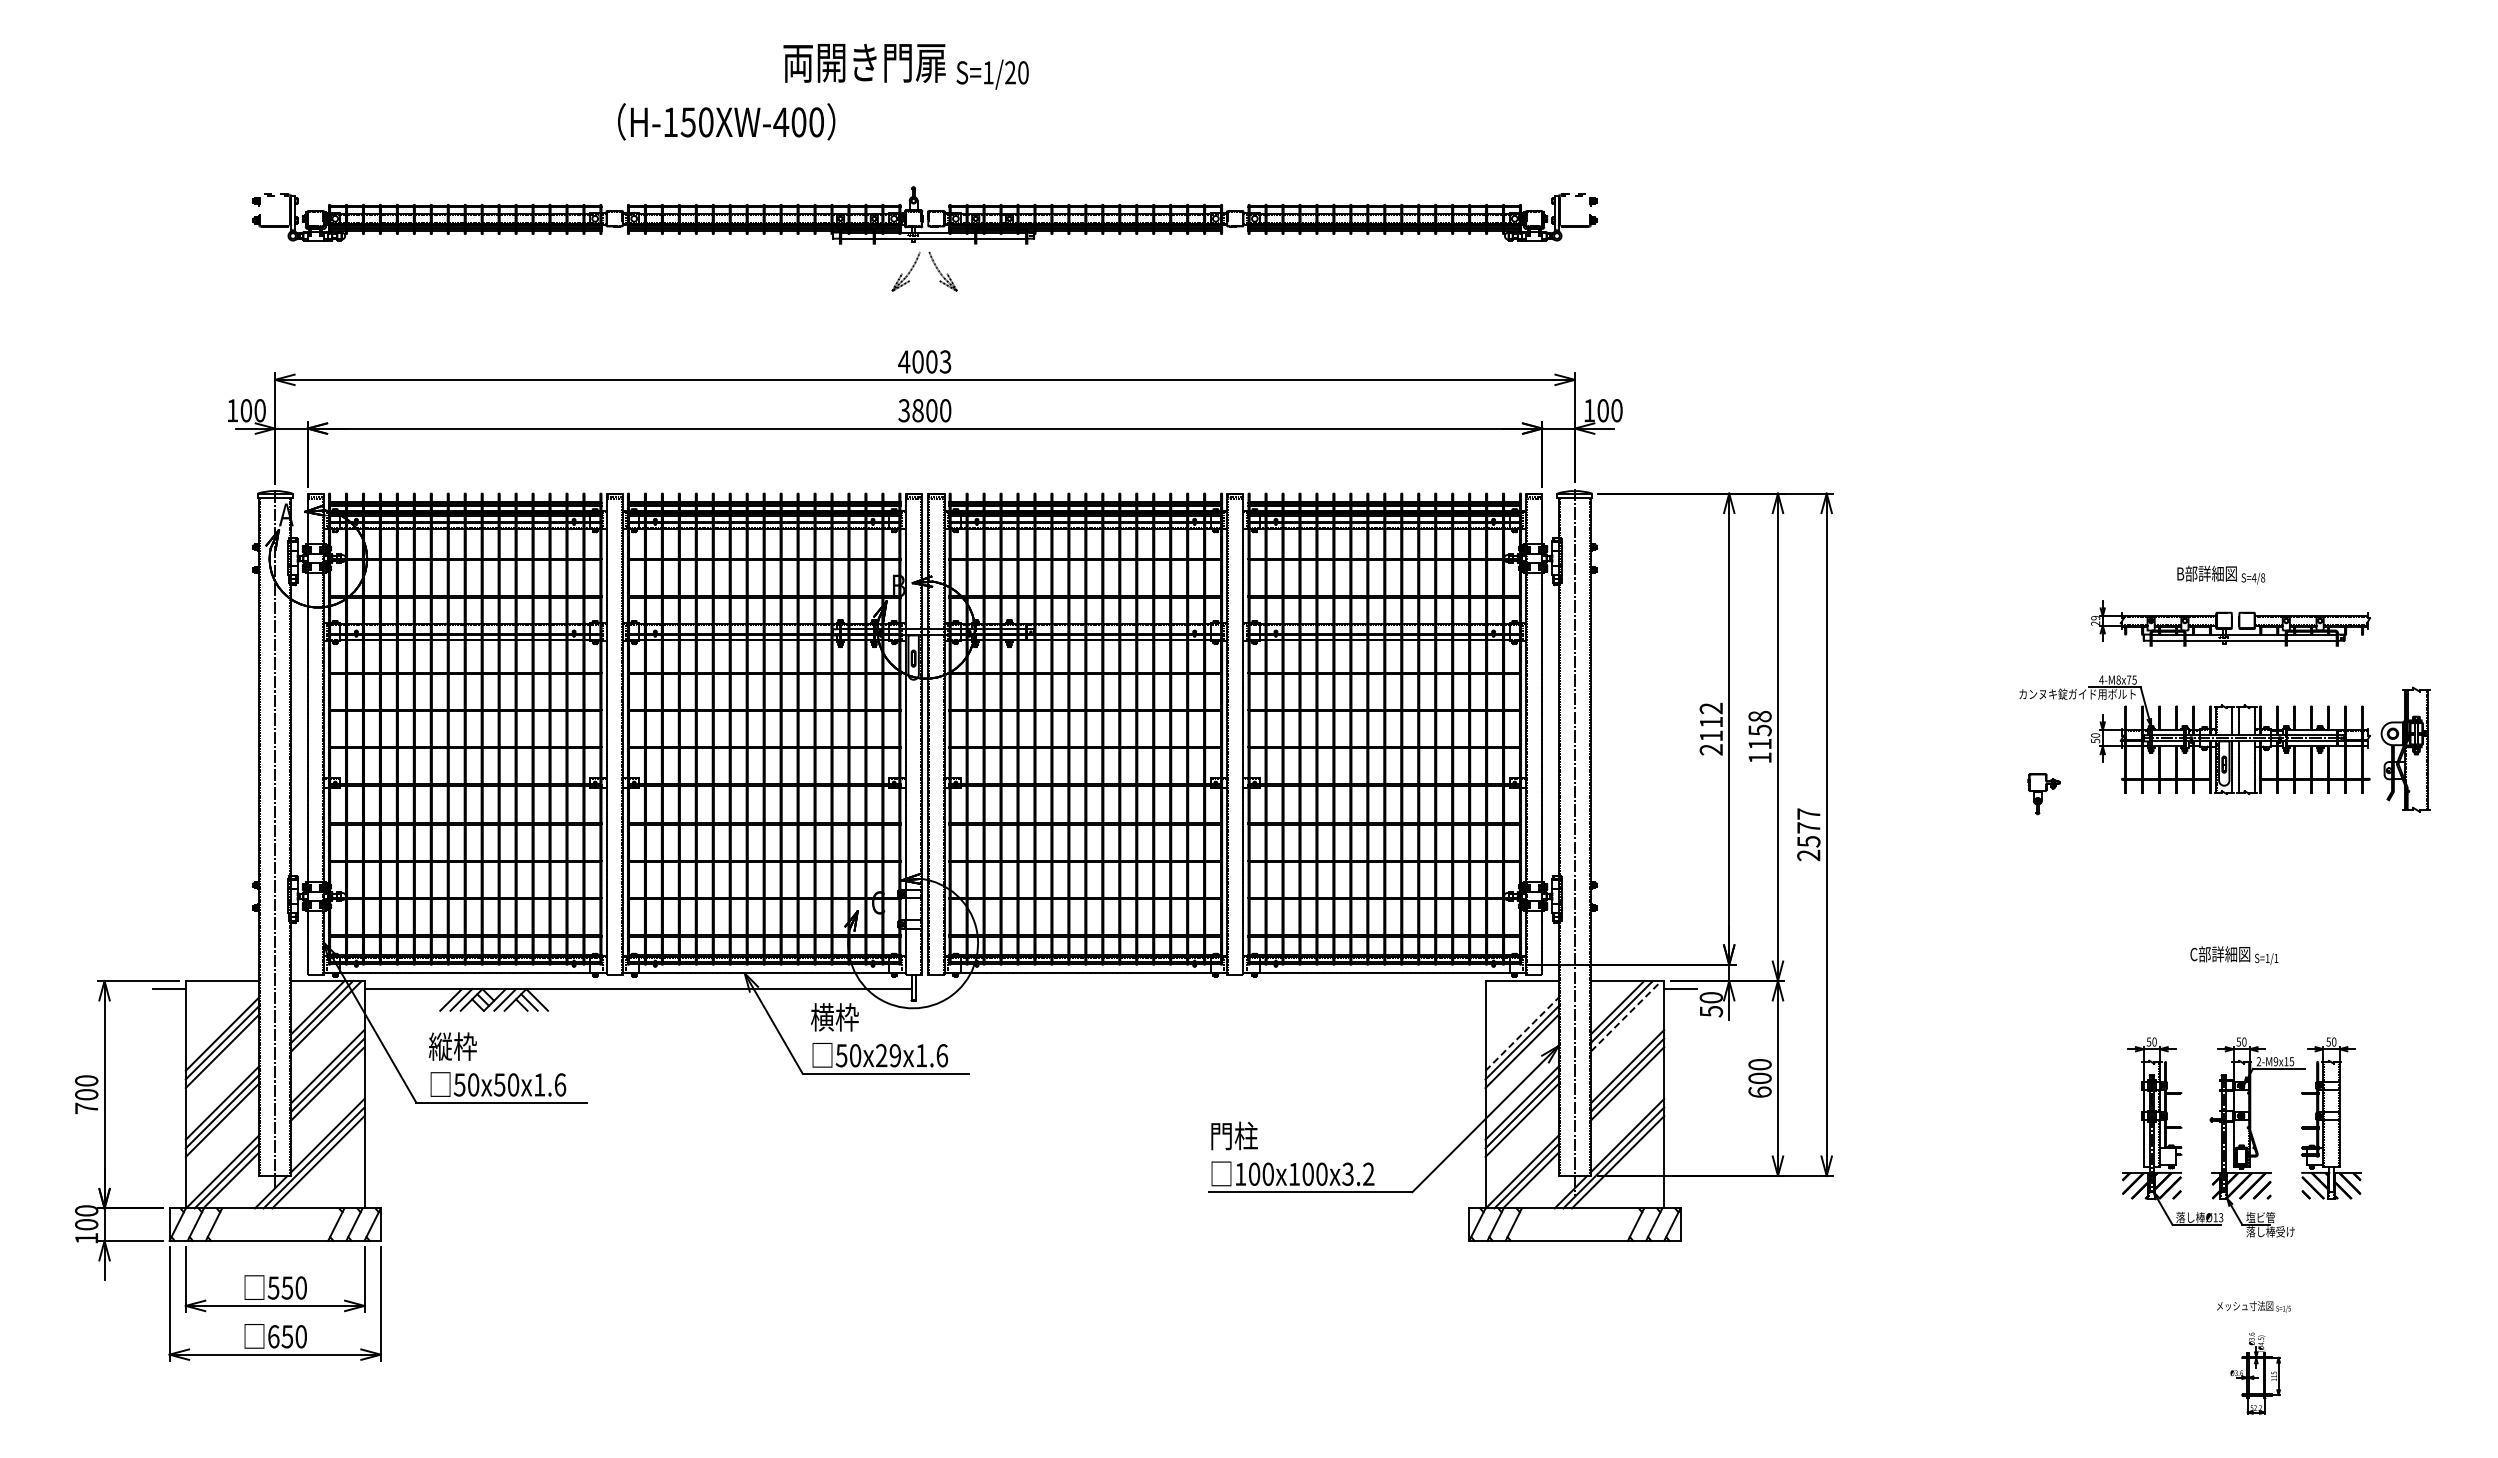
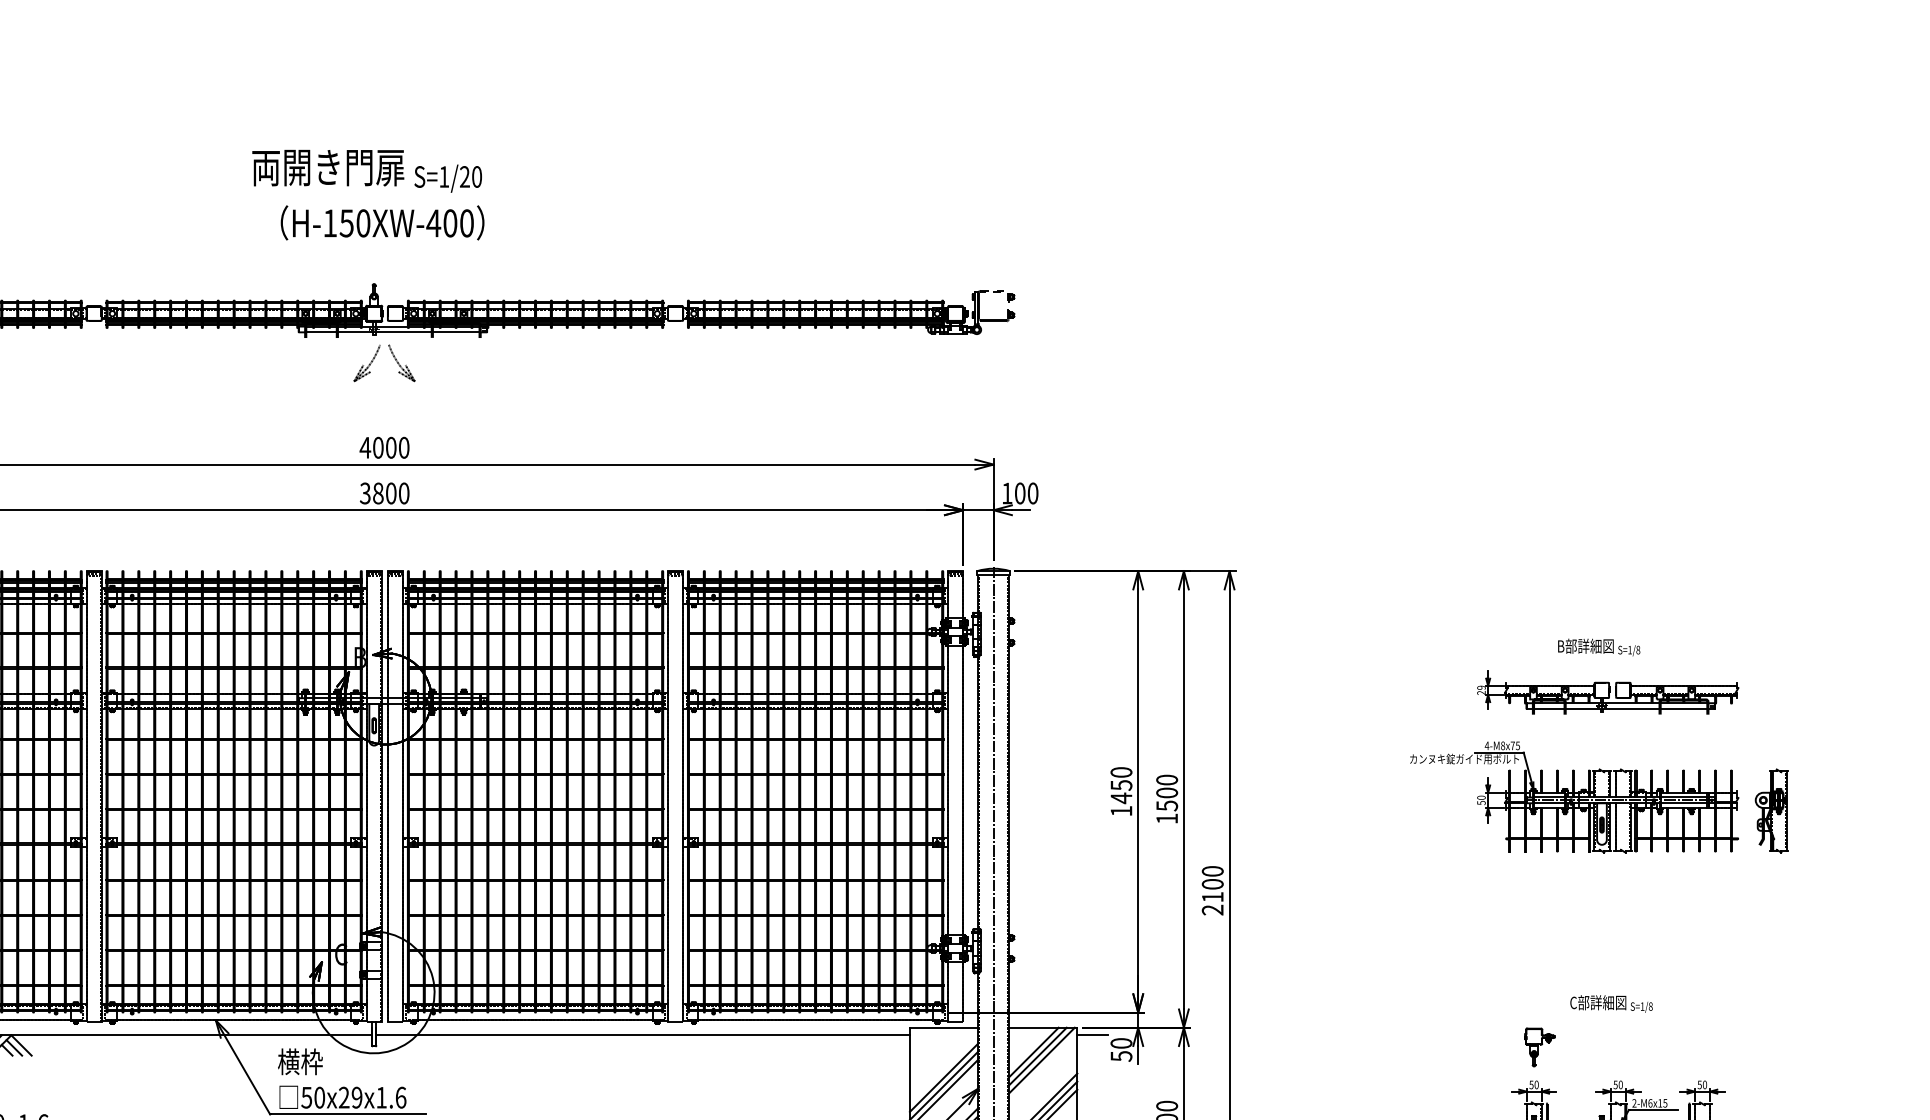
text: (726, 121) -> (382, 222), moved
text: (945, 361) -> (404, 447), 4003 -> 4000
text: (2253, 577) -> (1629, 649), S=4/8 -> S=1/8
text: (1711, 728) -> (1121, 791), 2112 -> 1450
text: (1759, 730) -> (1166, 793), 1158 -> 1500
part: (2405, 749) -> (1771, 810), size x0.71
part: (2043, 794) -> (1539, 1047), moved
text: (1808, 827) -> (1212, 883), 2577 -> 2100
text: (2276, 958) -> (1650, 1006), S=1/1 -> S=1/8
line: (1200, 989) -> (642, 1035), added
line: (1626, 1016) -> (1041, 1061), dashed -> solid
line: (1522, 1034) -> (944, 1077), dashed -> solid
text: (2275, 1061) -> (1649, 1103), 2-M9x15 -> 2-M6x15

